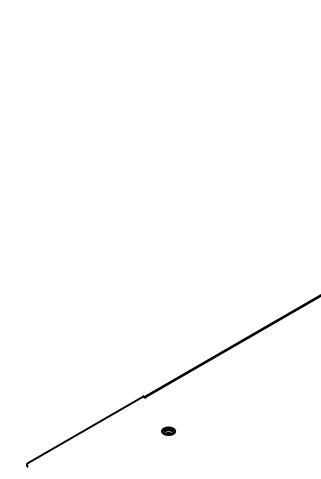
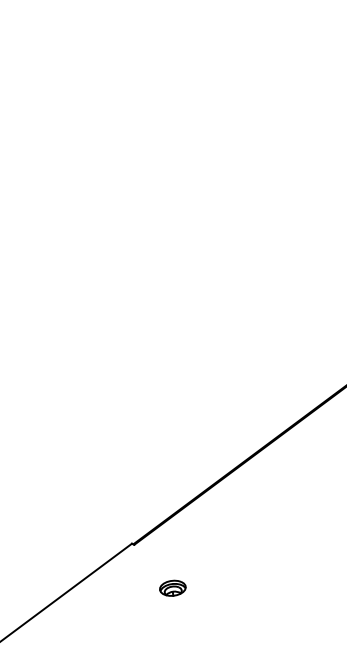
part: (168, 430) -> (172, 587), size x1.4

